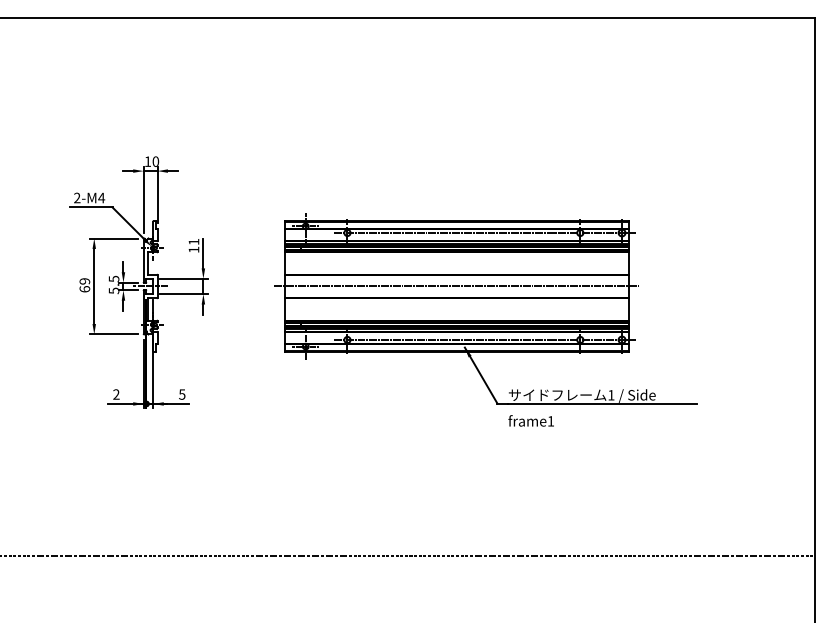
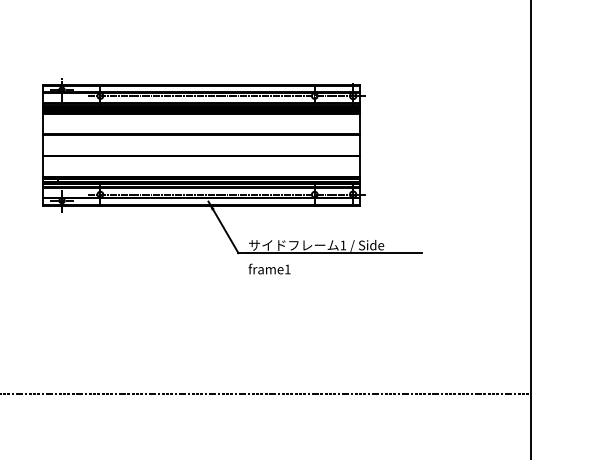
line: (456, 286) -> (200, 145), removed

